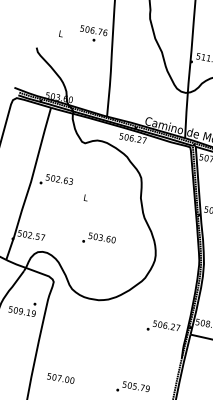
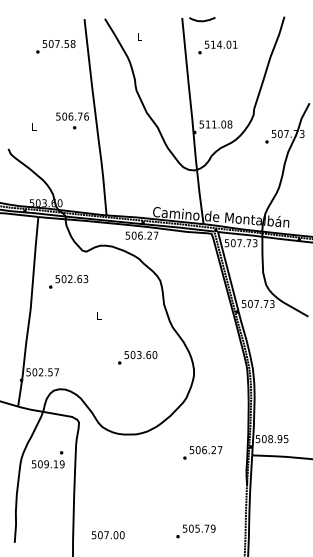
text: (56, 181) -> (68, 281), moved
text: (99, 239) -> (137, 357), moved
text: (163, 327) -> (202, 452), moved

